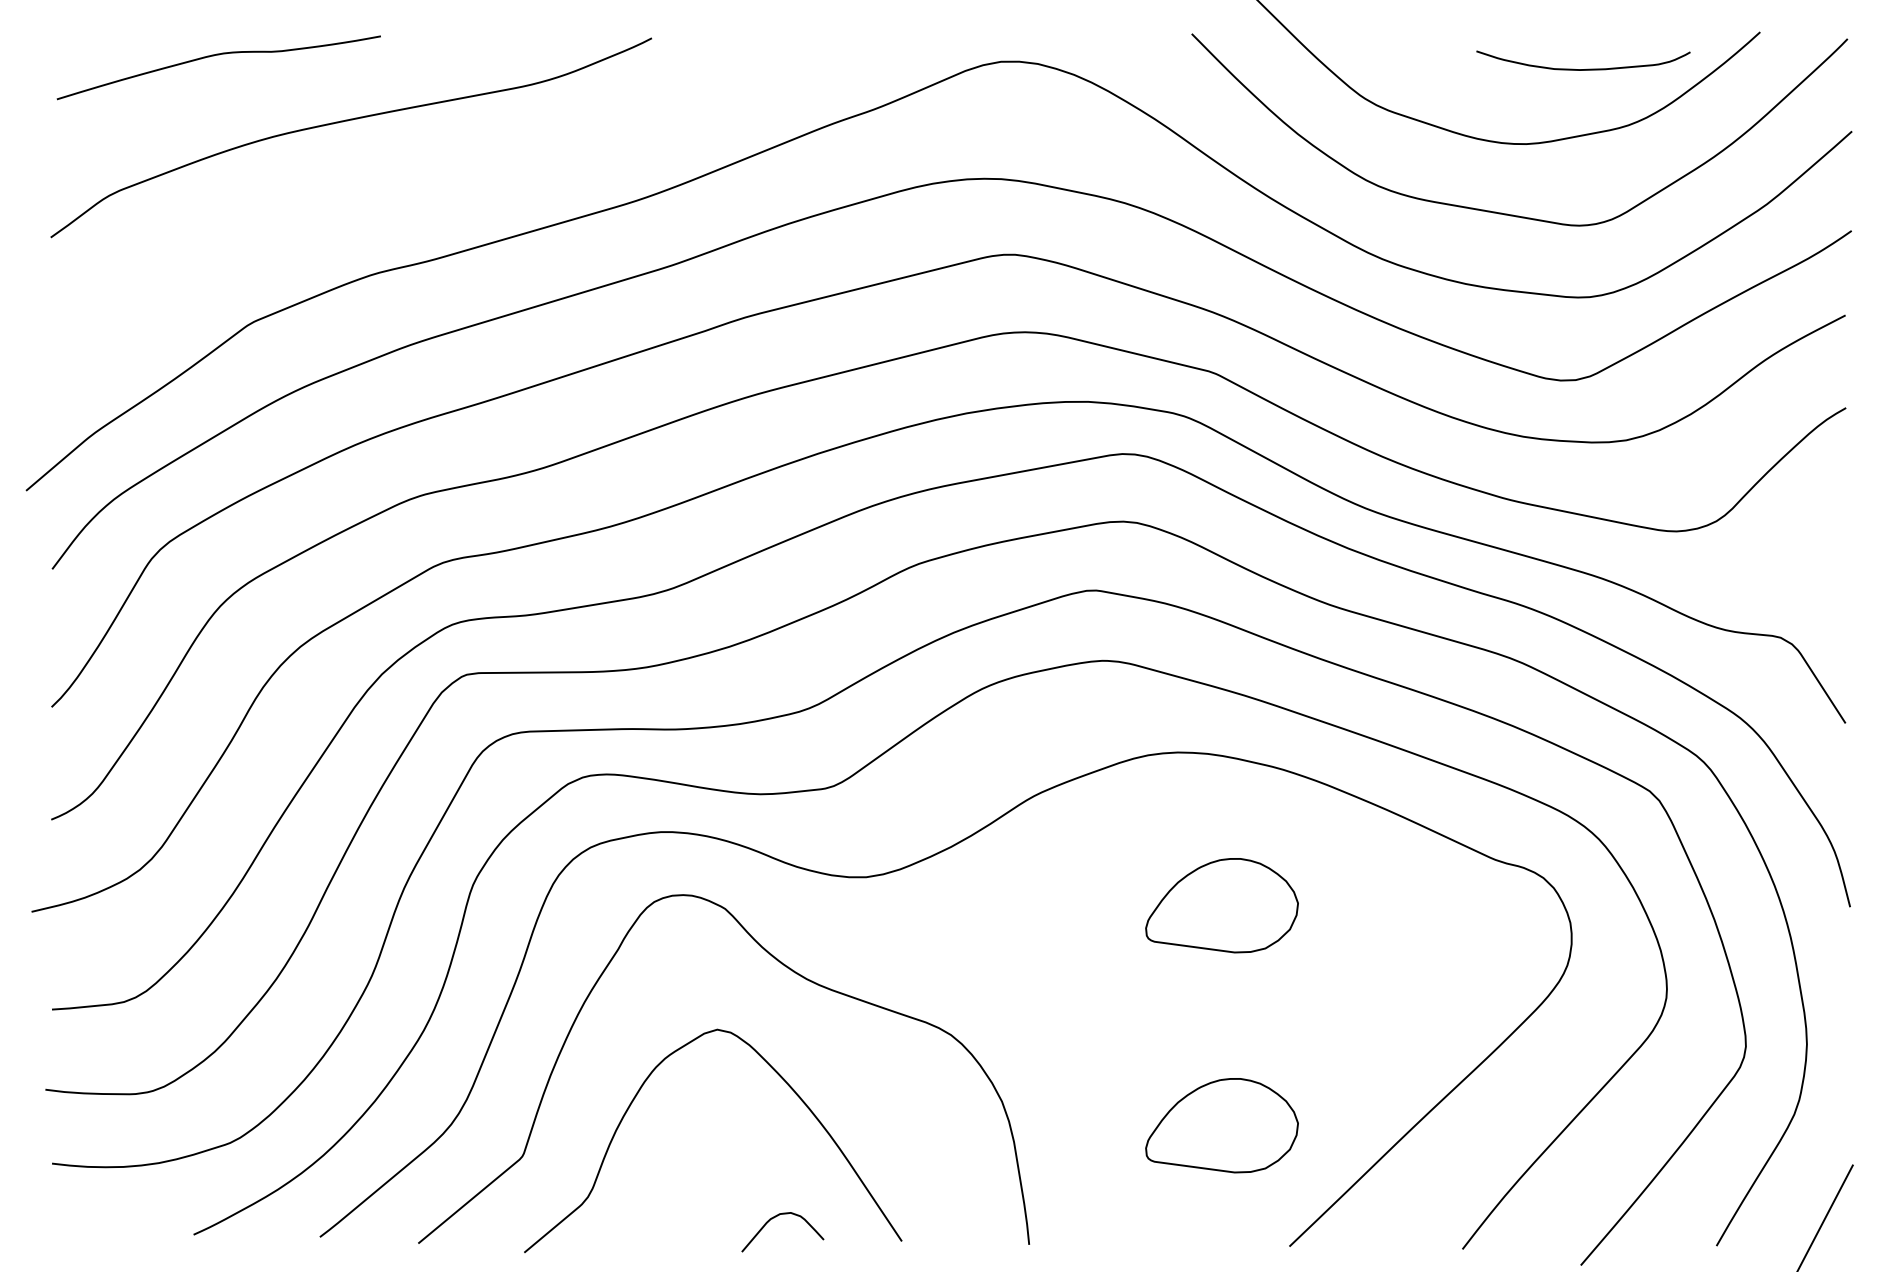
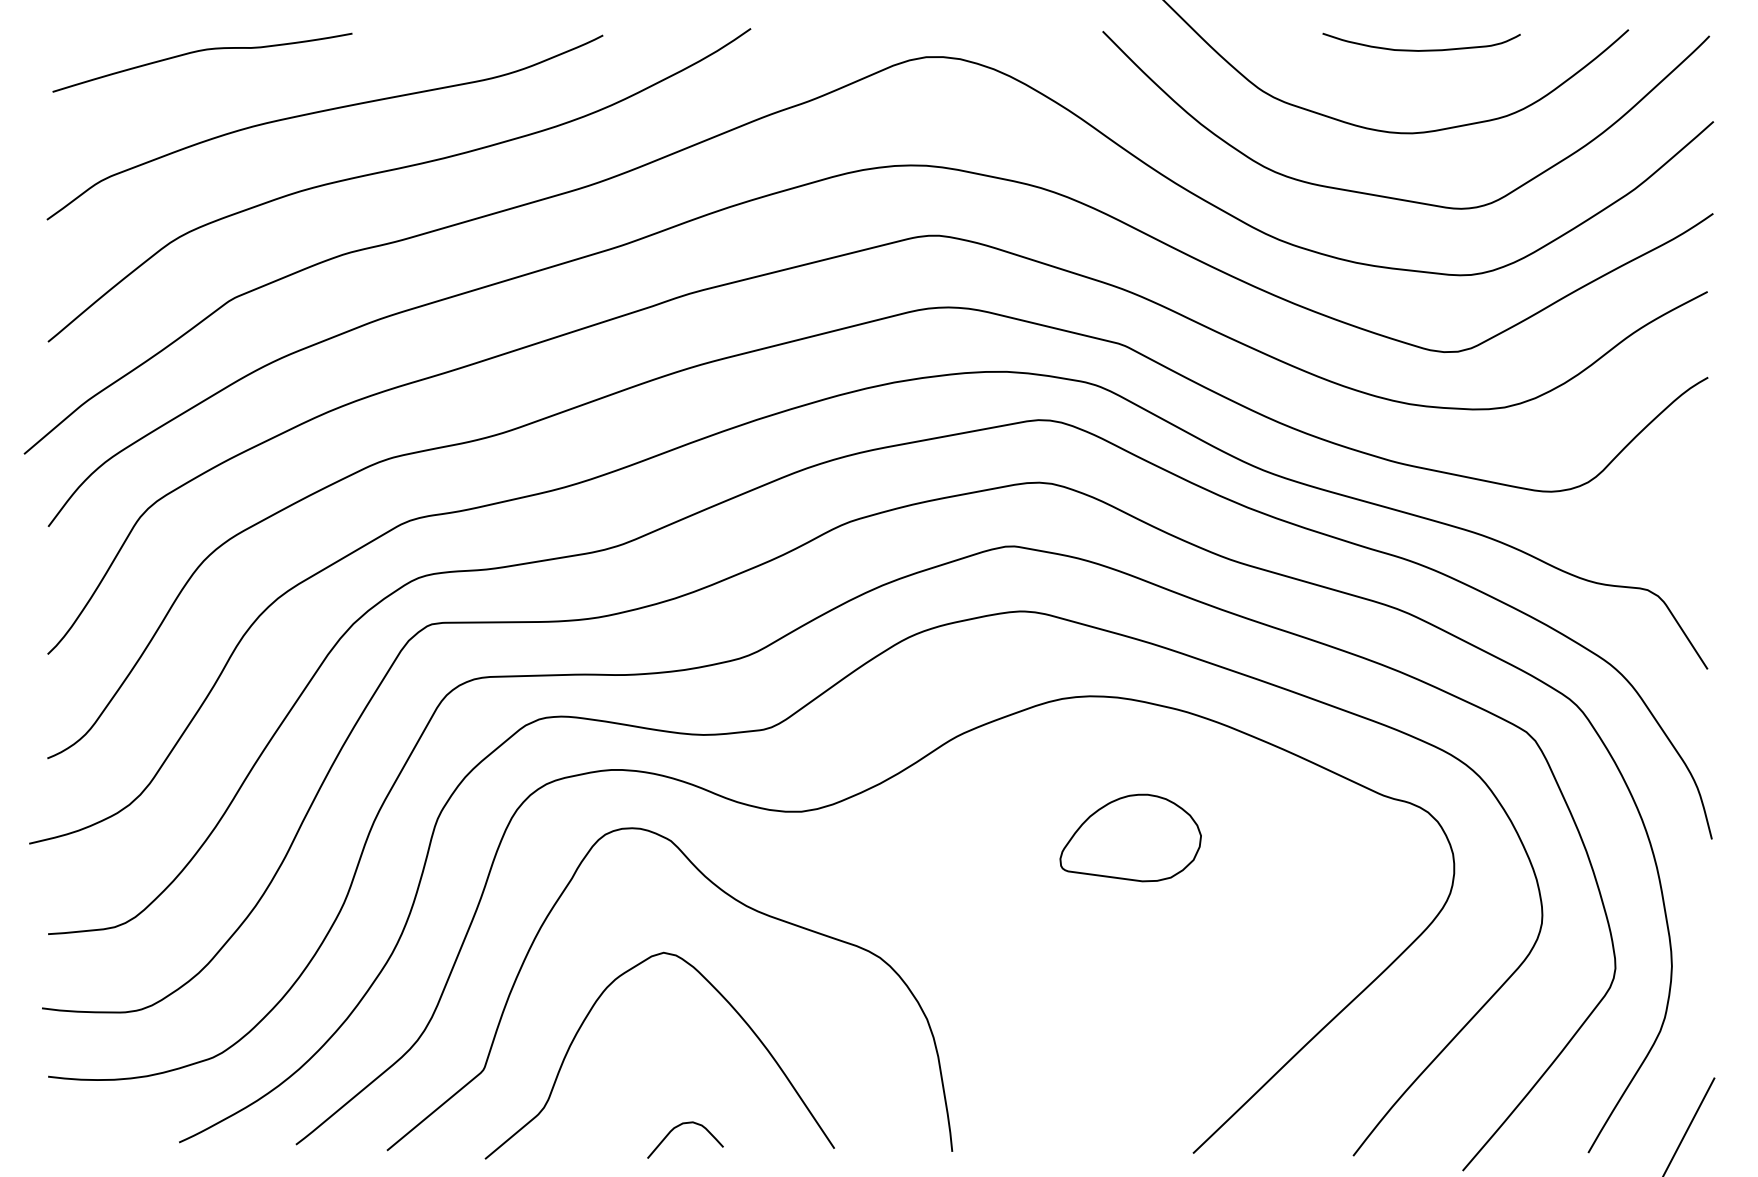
curve: (1587, 68) -> (1425, 49), moved
curve: (430, 183) -> (398, 169), added
part: (1221, 1125) -> (1130, 1041), removed
curve: (774, 1218) -> (677, 1127), moved

